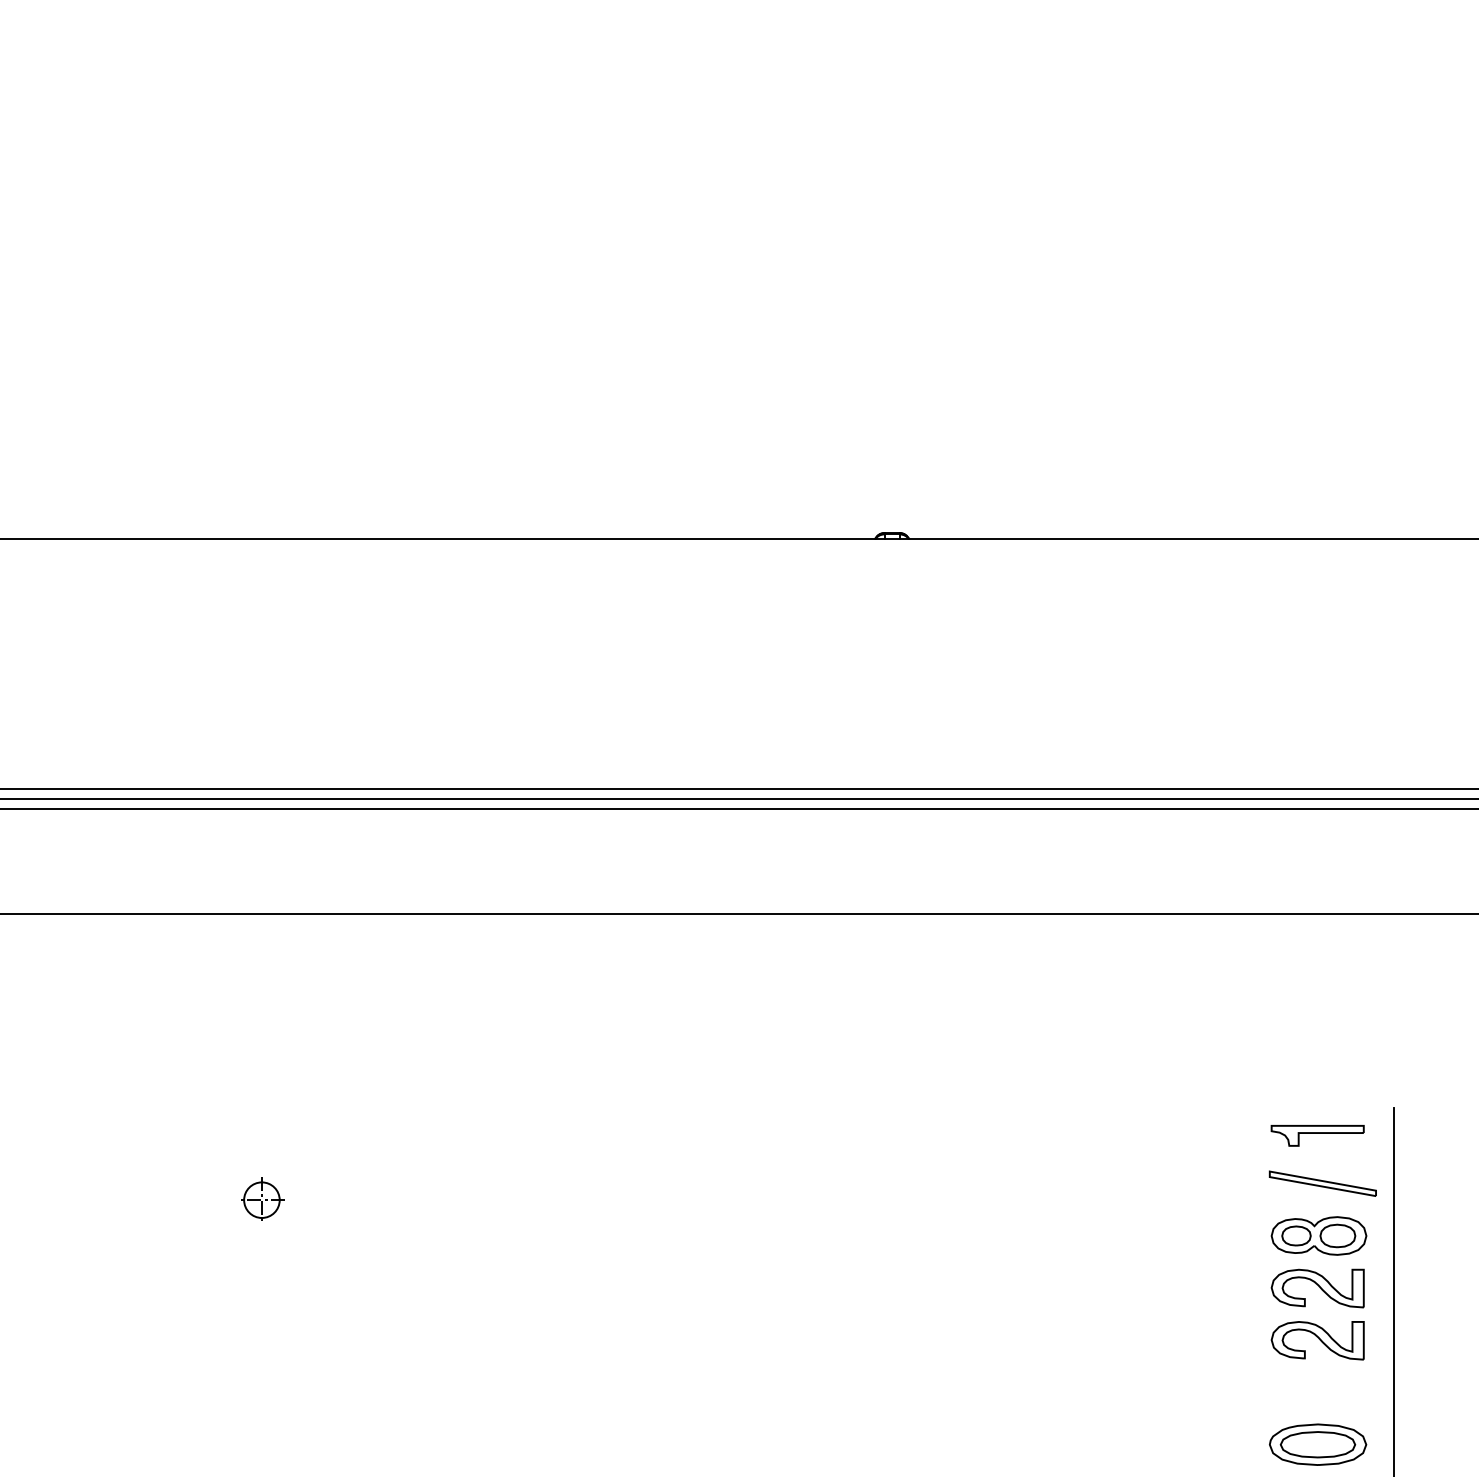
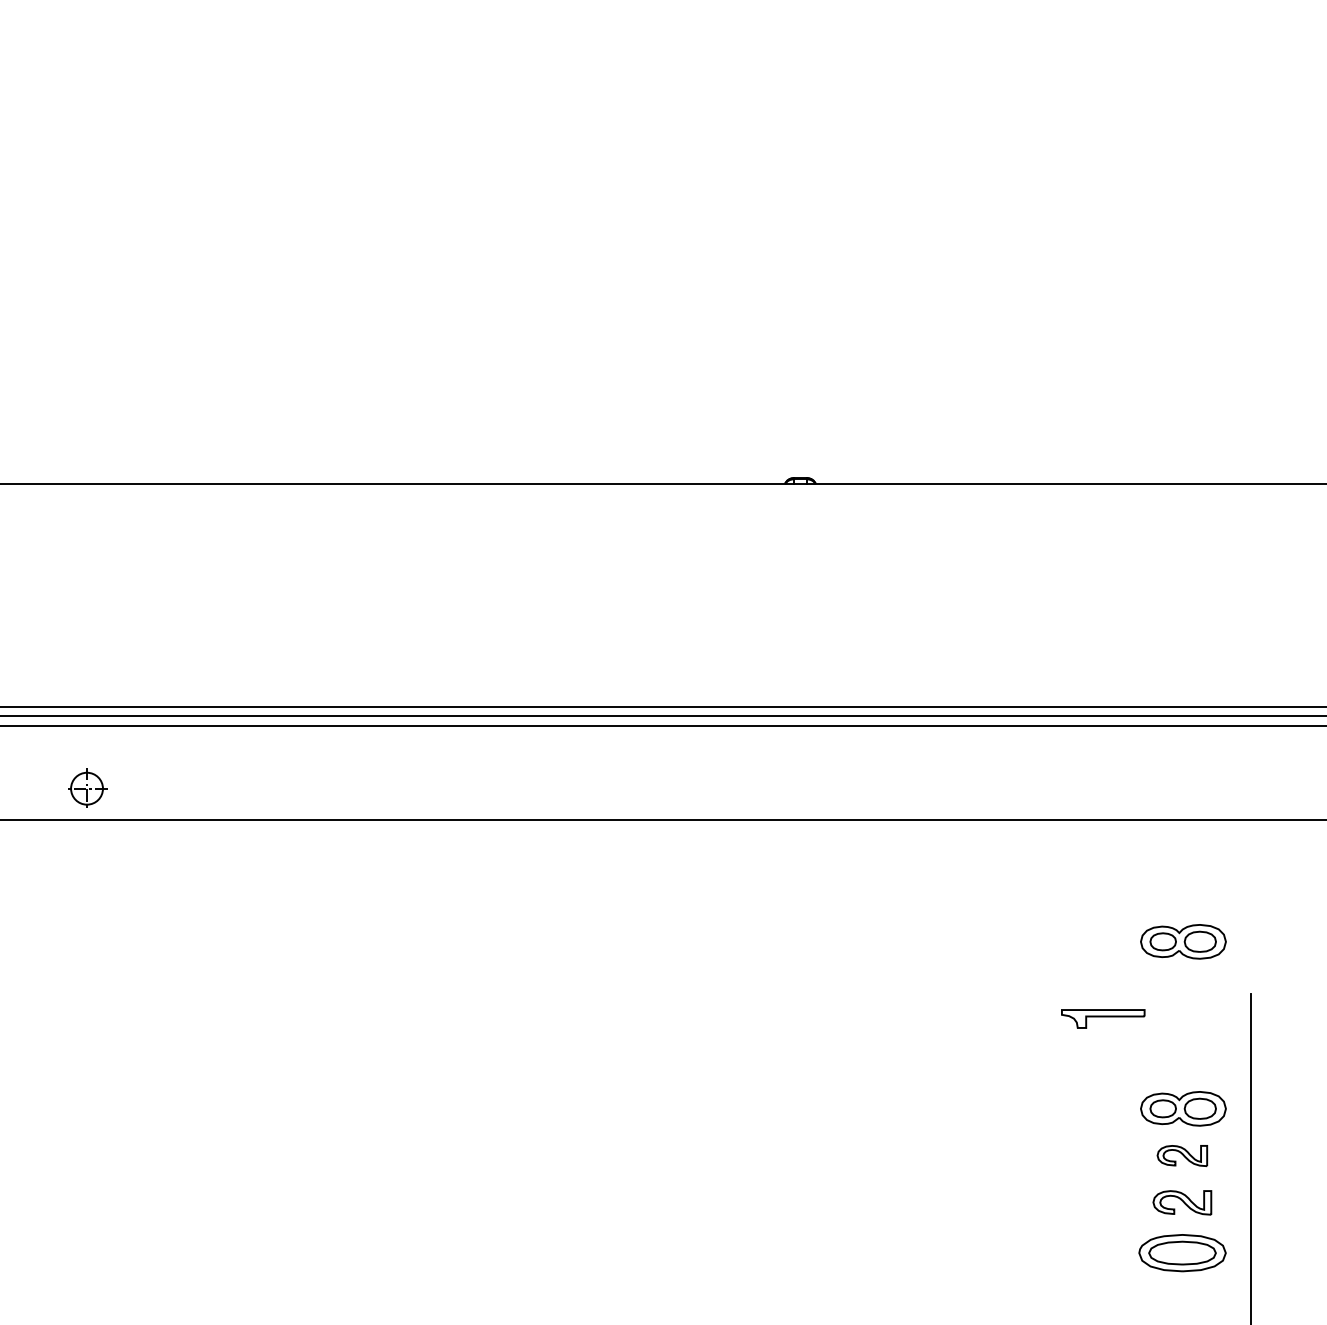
part: (1319, 1049) -> (1183, 941), added
part: (1317, 1135) -> (1103, 1018), moved
part: (1322, 1183) -> (1186, 1061), removed
part: (262, 1198) -> (87, 787), moved
part: (1317, 1287) -> (1182, 1155), size x0.6
part: (1317, 1340) -> (1182, 1202), size x0.7
part: (1317, 1445) -> (1182, 1253), moved

